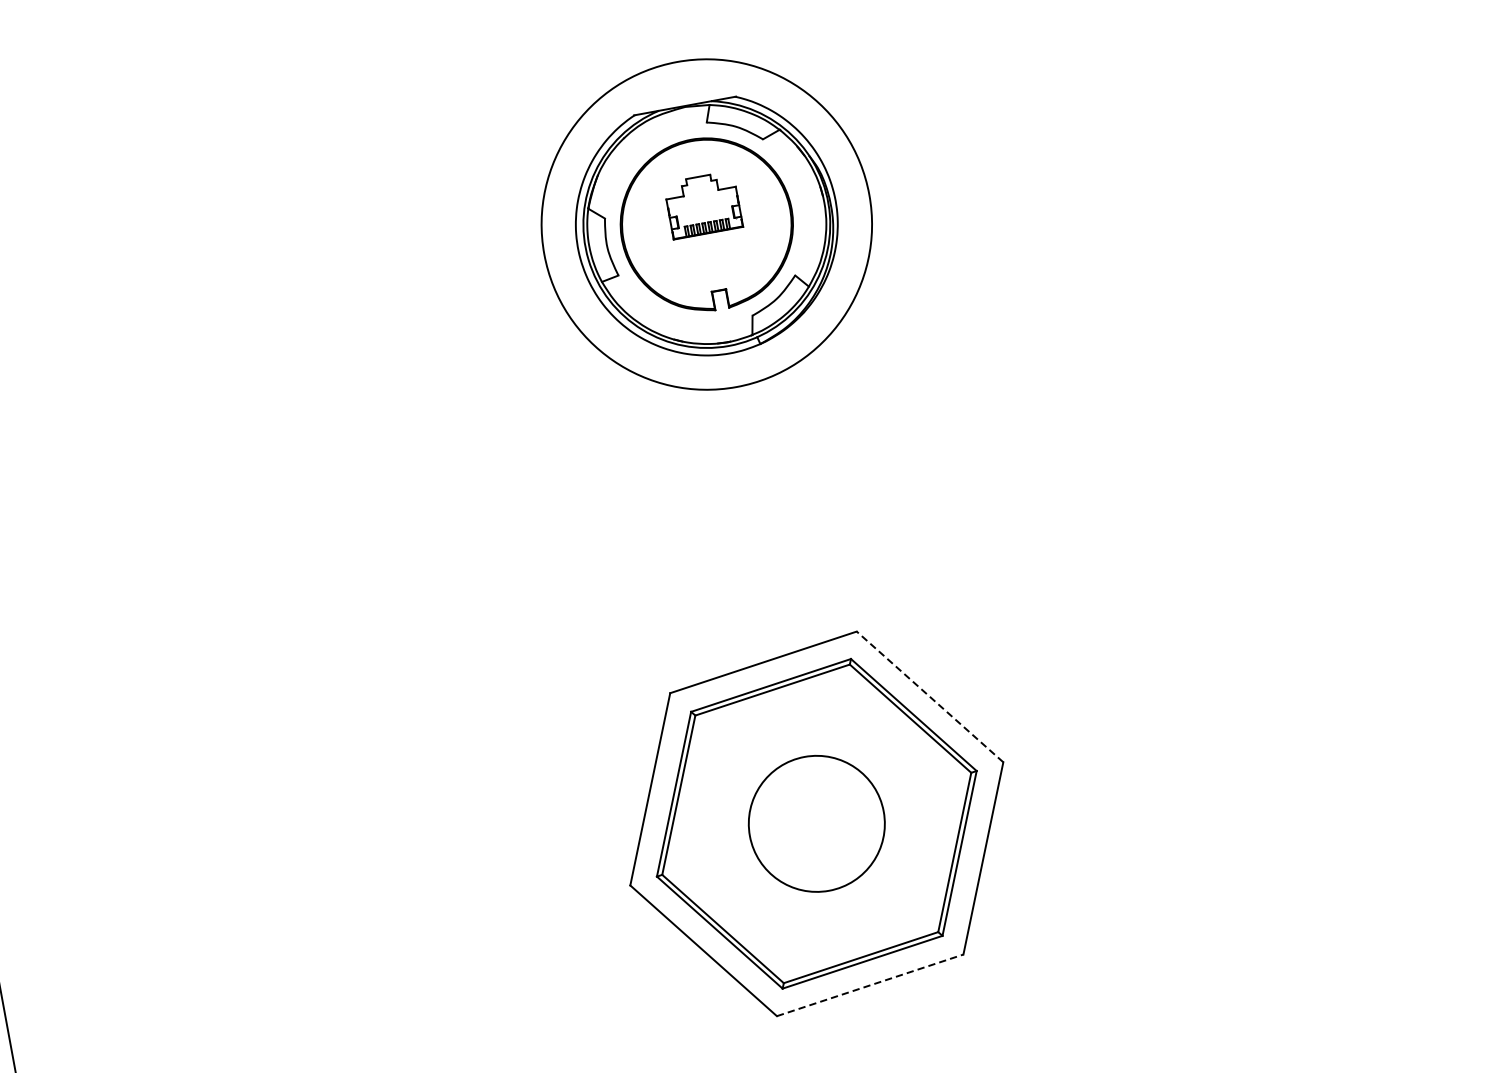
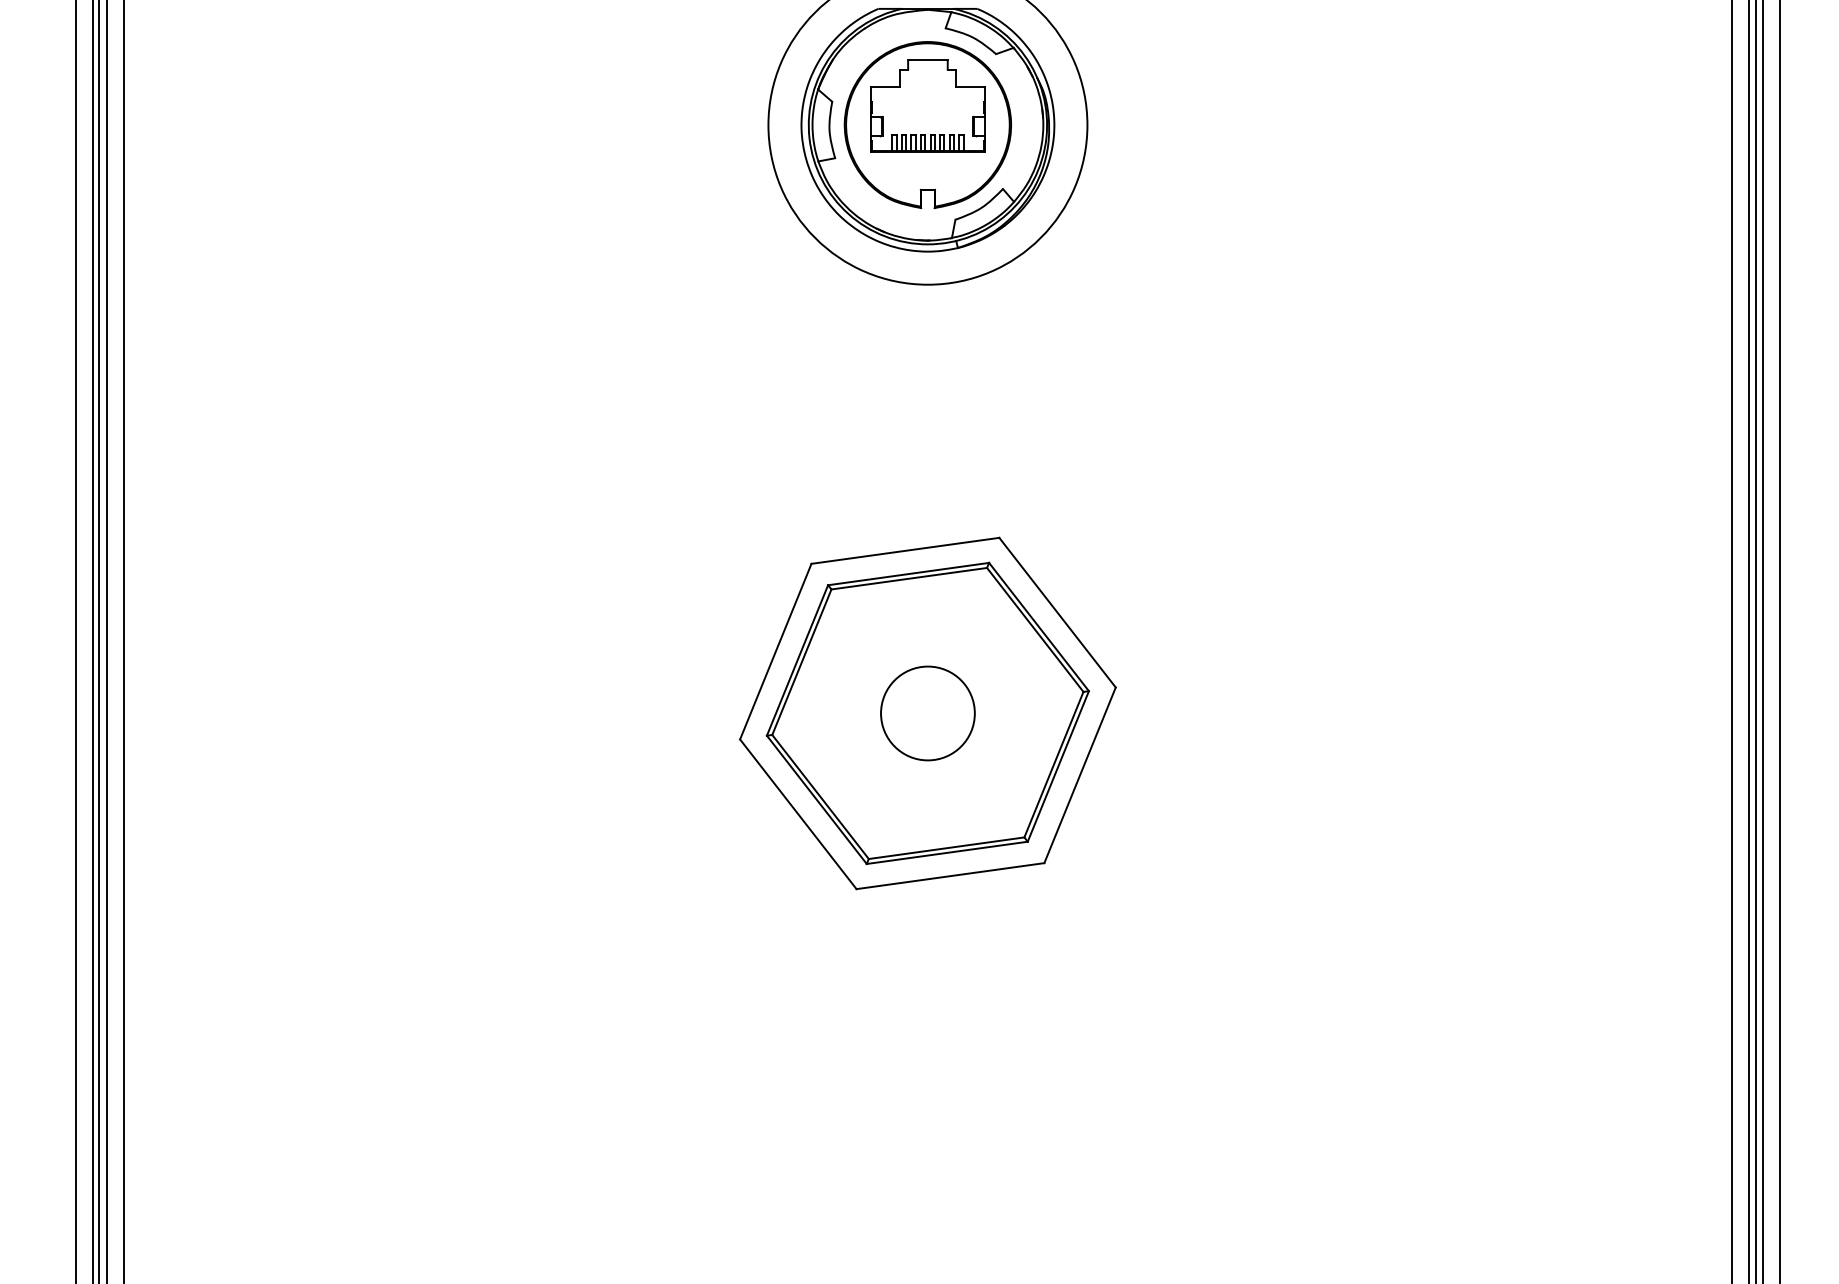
part: (702, 204) -> (927, 105), size x1.67
line: (929, 696) -> (1057, 612), dashed -> solid
circle: (816, 823) -> (927, 713), size x0.71
line: (870, 985) -> (950, 876), dashed -> solid

